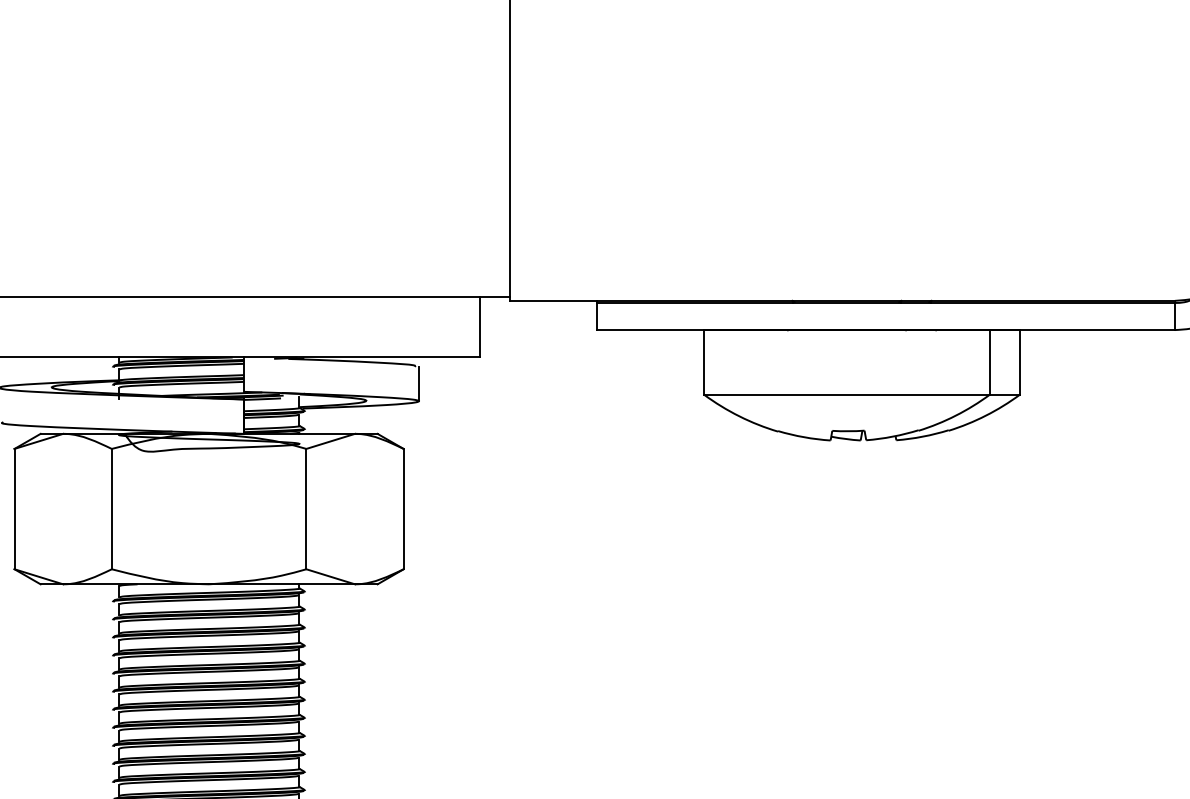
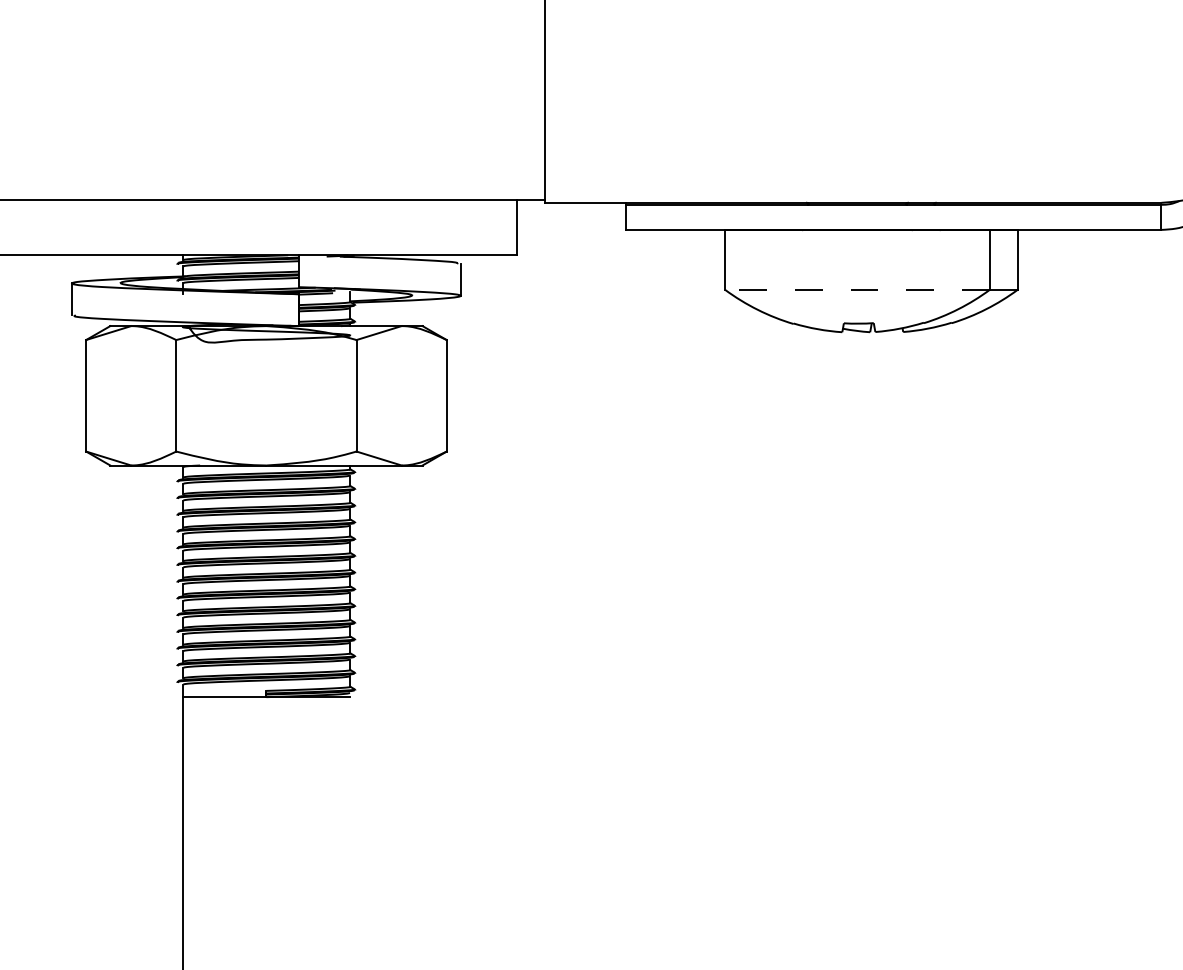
line: (845, 394) -> (856, 289), solid -> dashed

